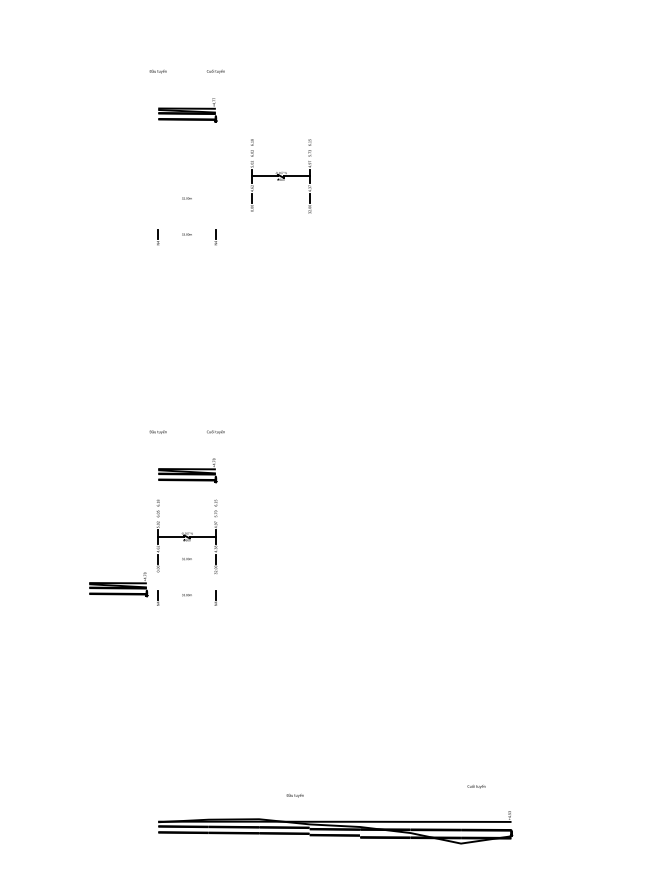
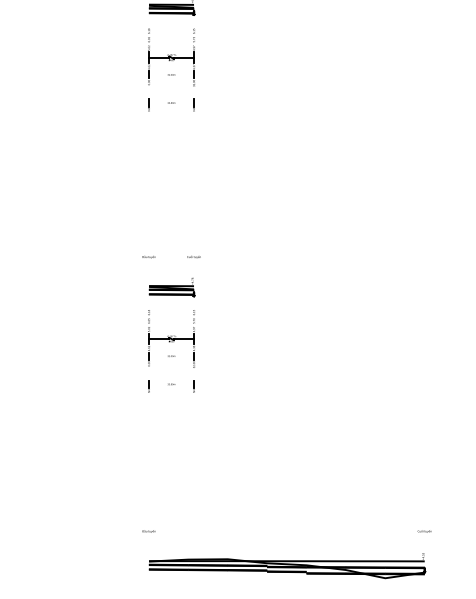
part: (280, 176) -> (171, 57), moved
part: (118, 584) -> (118, 376), removed
text: (476, 786) -> (424, 531), moved
text: (294, 795) -> (148, 531), moved

